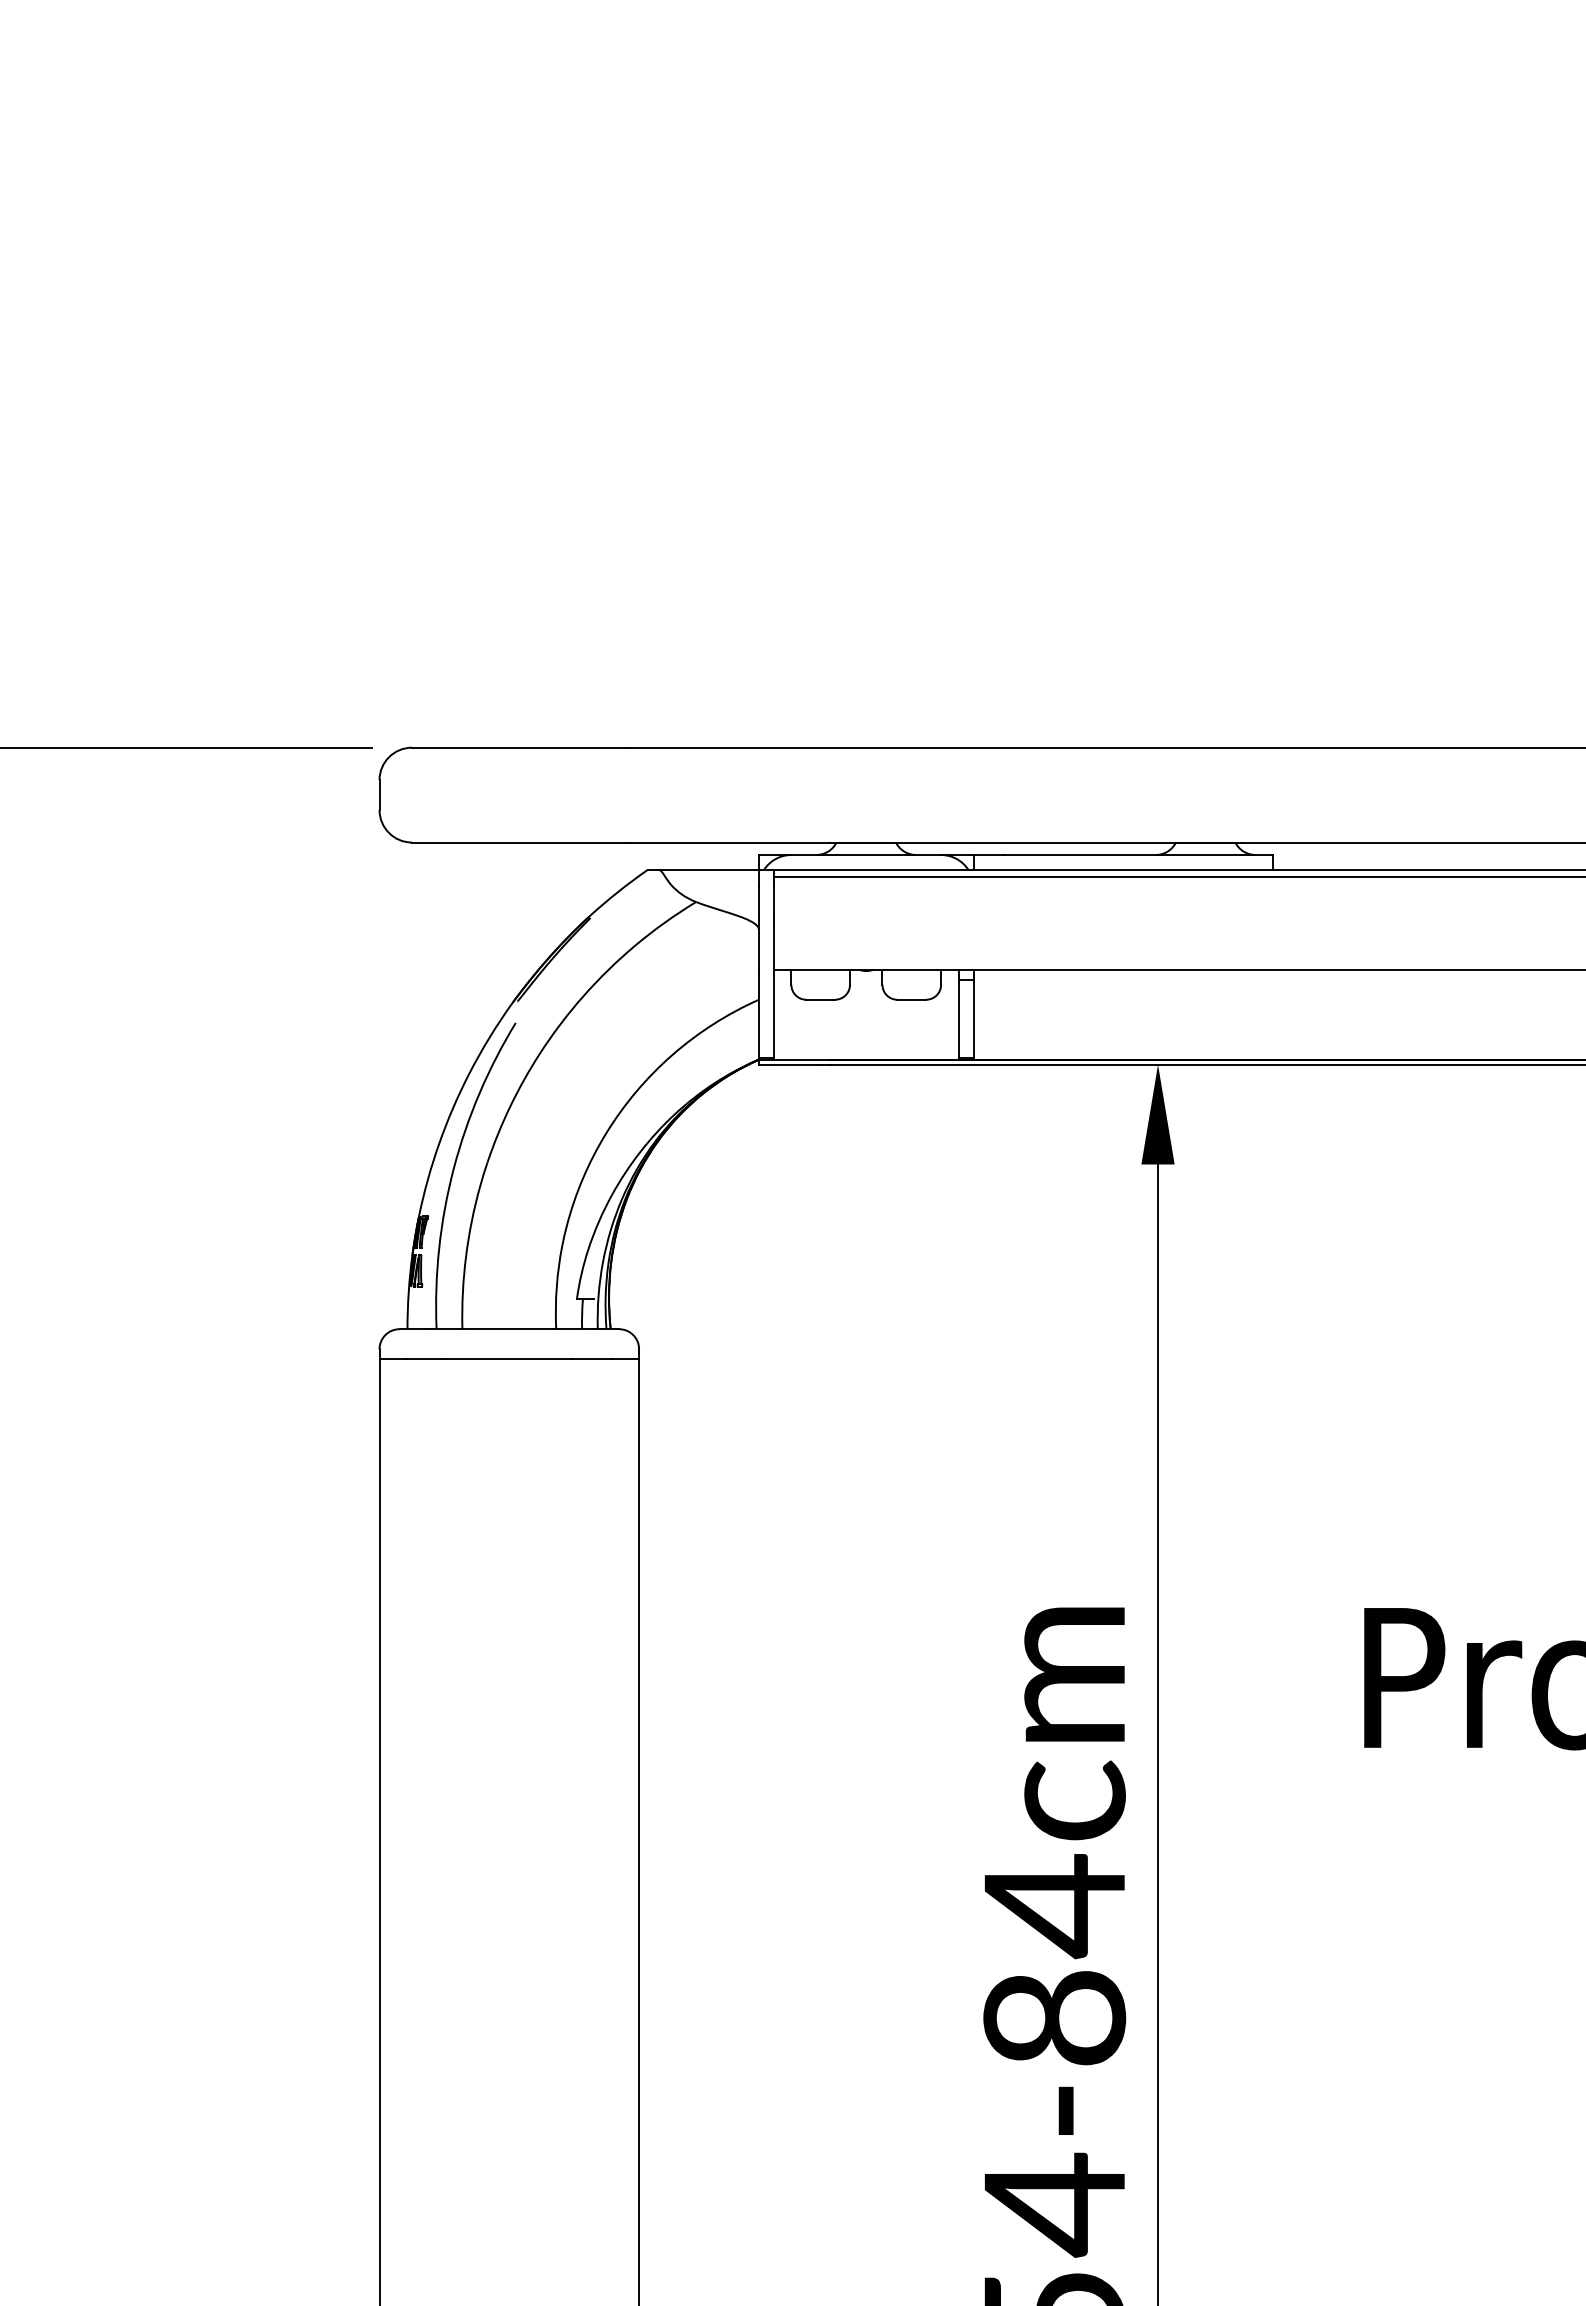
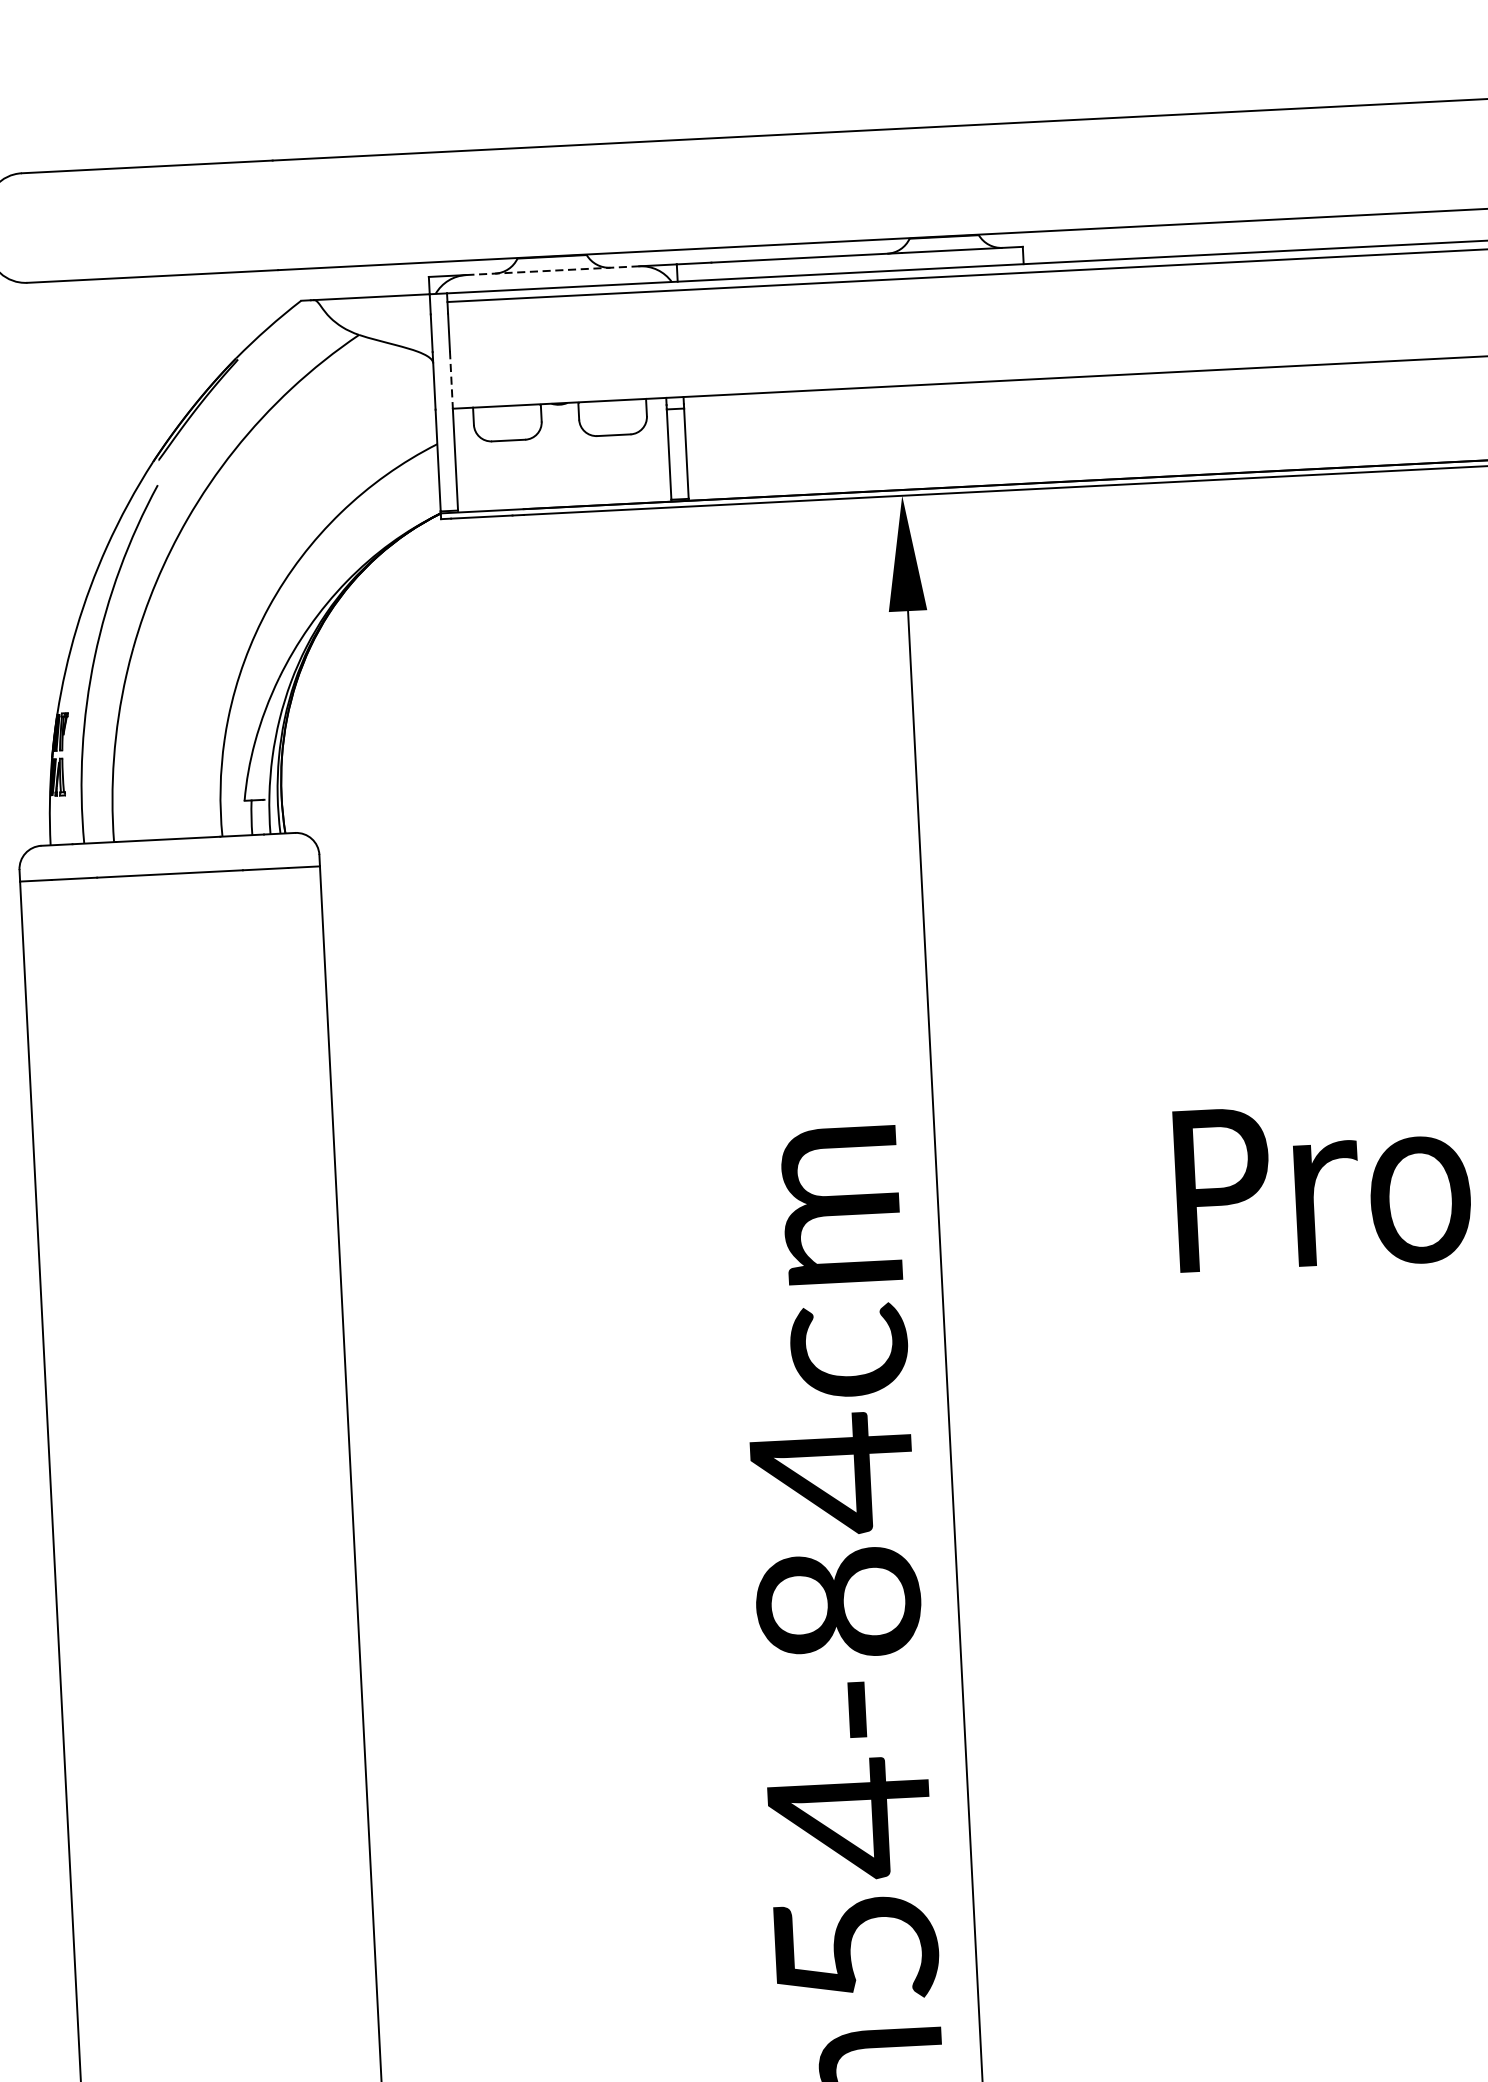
line: (866, 855) -> (553, 271), solid -> dashed
line: (773, 944) -> (450, 379), solid -> dashed

